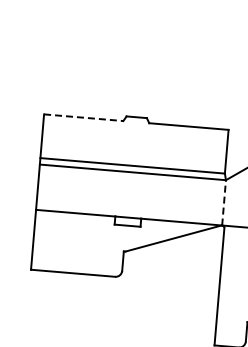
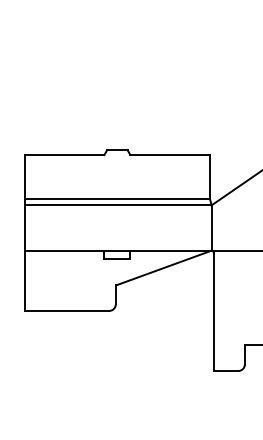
line: (83, 118) -> (64, 155), dashed -> solid
line: (223, 203) -> (211, 228), dashed -> solid

